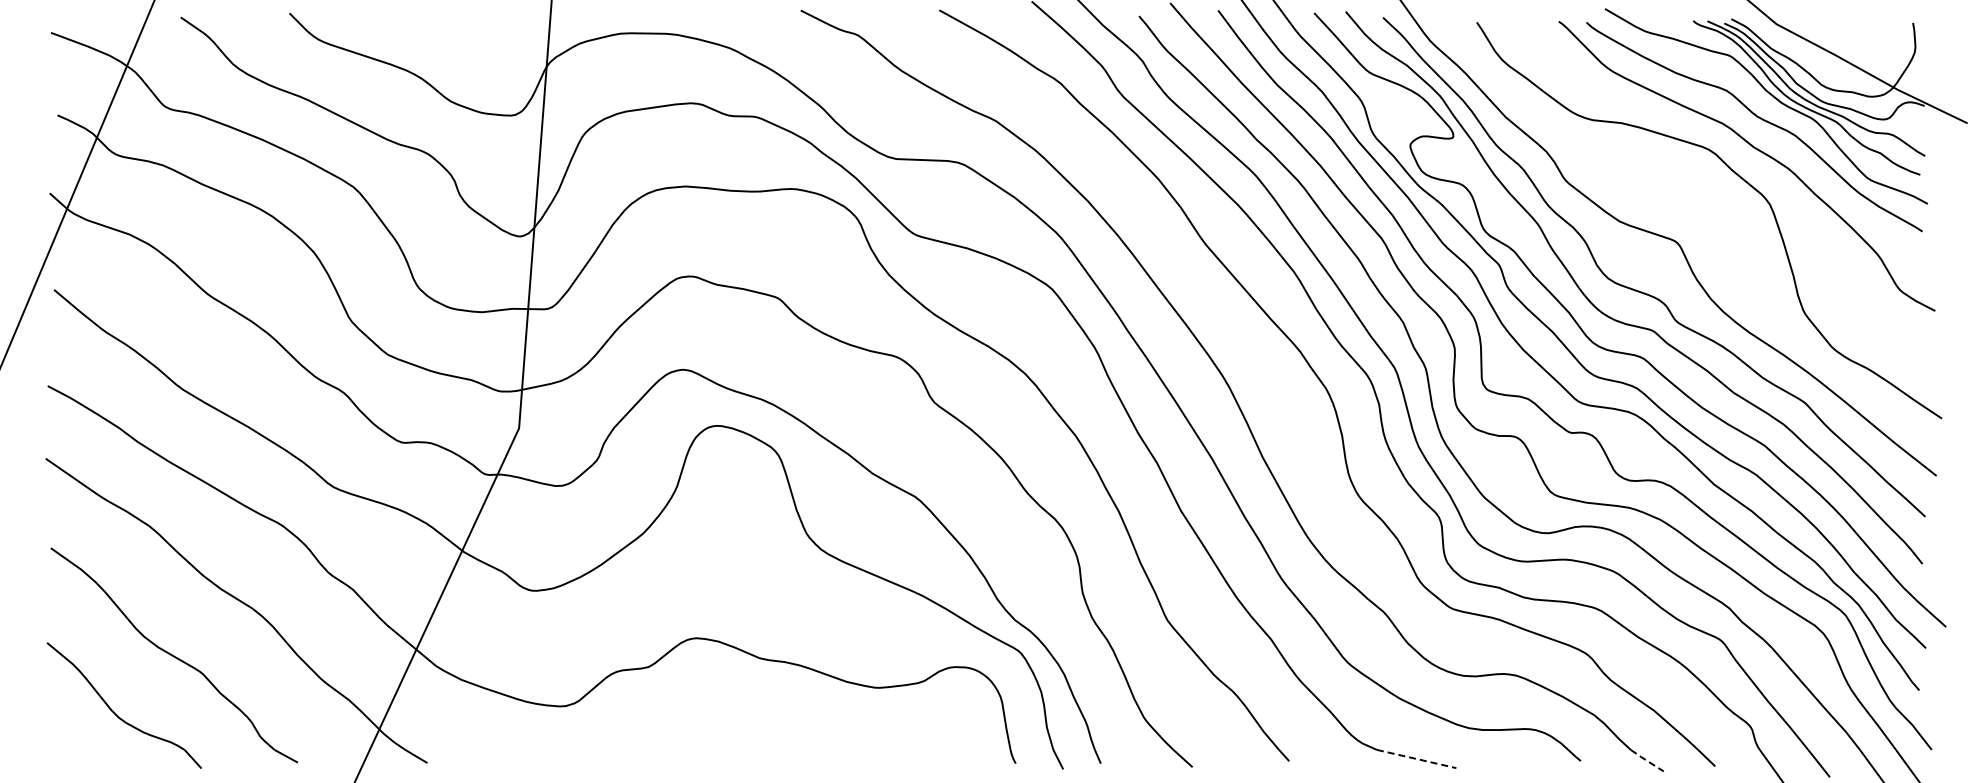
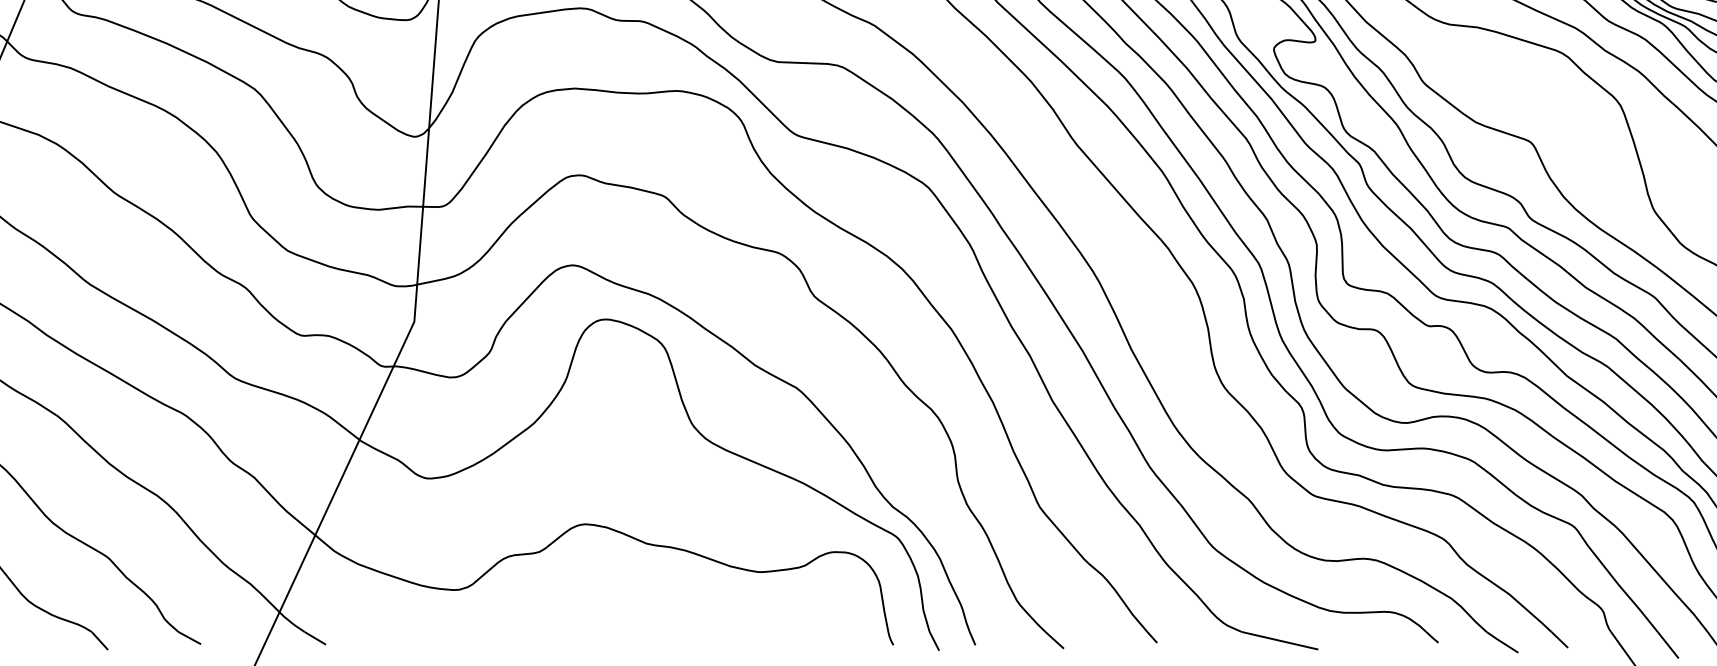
line: (1416, 759) -> (1279, 641), dashed -> solid
line: (1647, 760) -> (1502, 642), dashed -> solid

